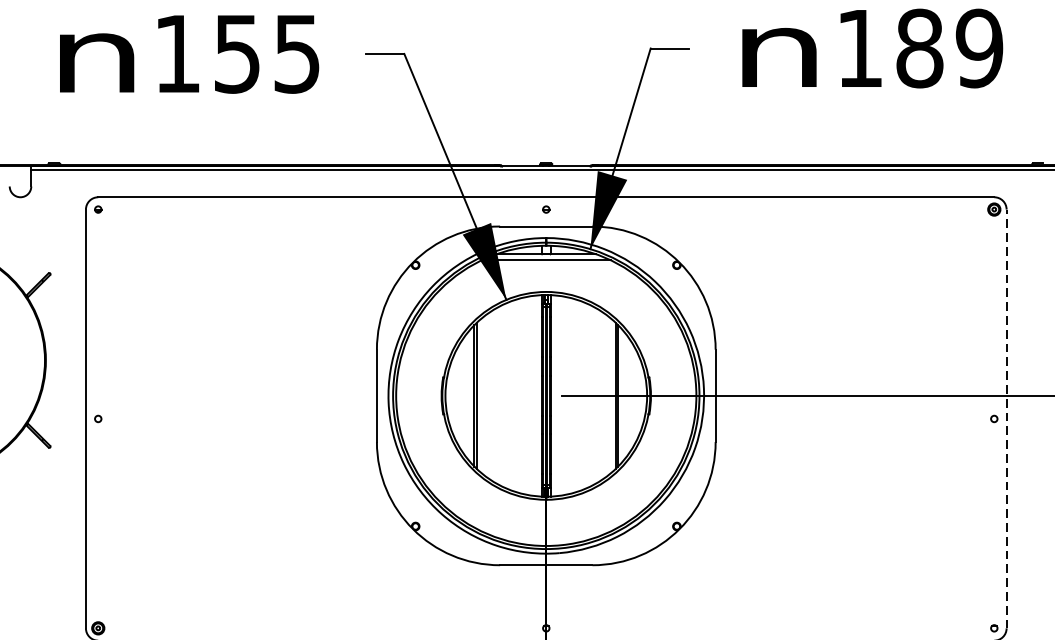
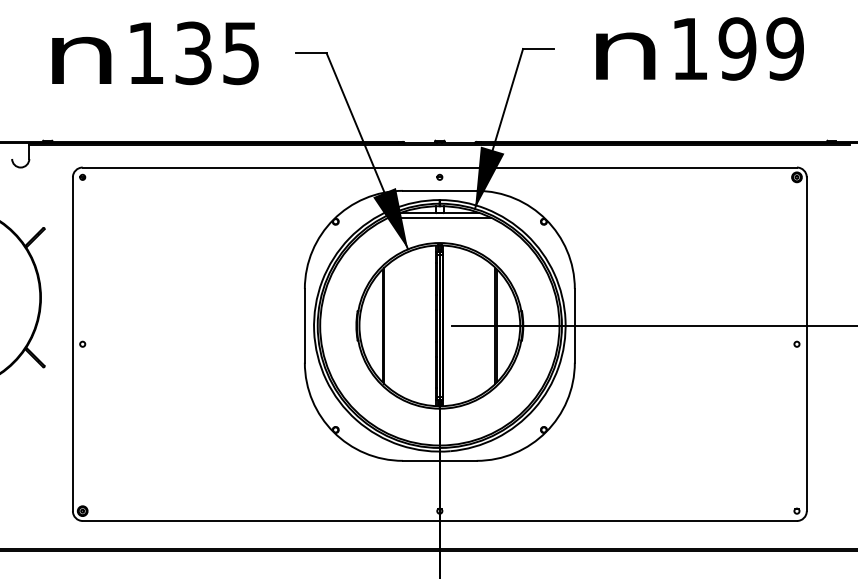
text: (919, 47) -> (737, 48), 189 -> 199
text: (237, 52) -> (193, 52), 155 -> 135
line: (1006, 419) -> (806, 344), dashed -> solid

